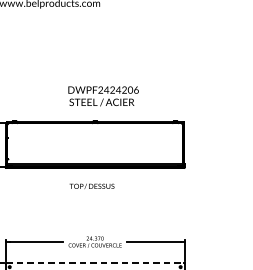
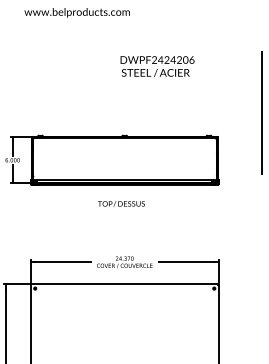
text: (103, 96) -> (157, 66), moved
line: (226, 100) -> (262, 113), added
line: (95, 263) -> (125, 284), dashed -> solid

